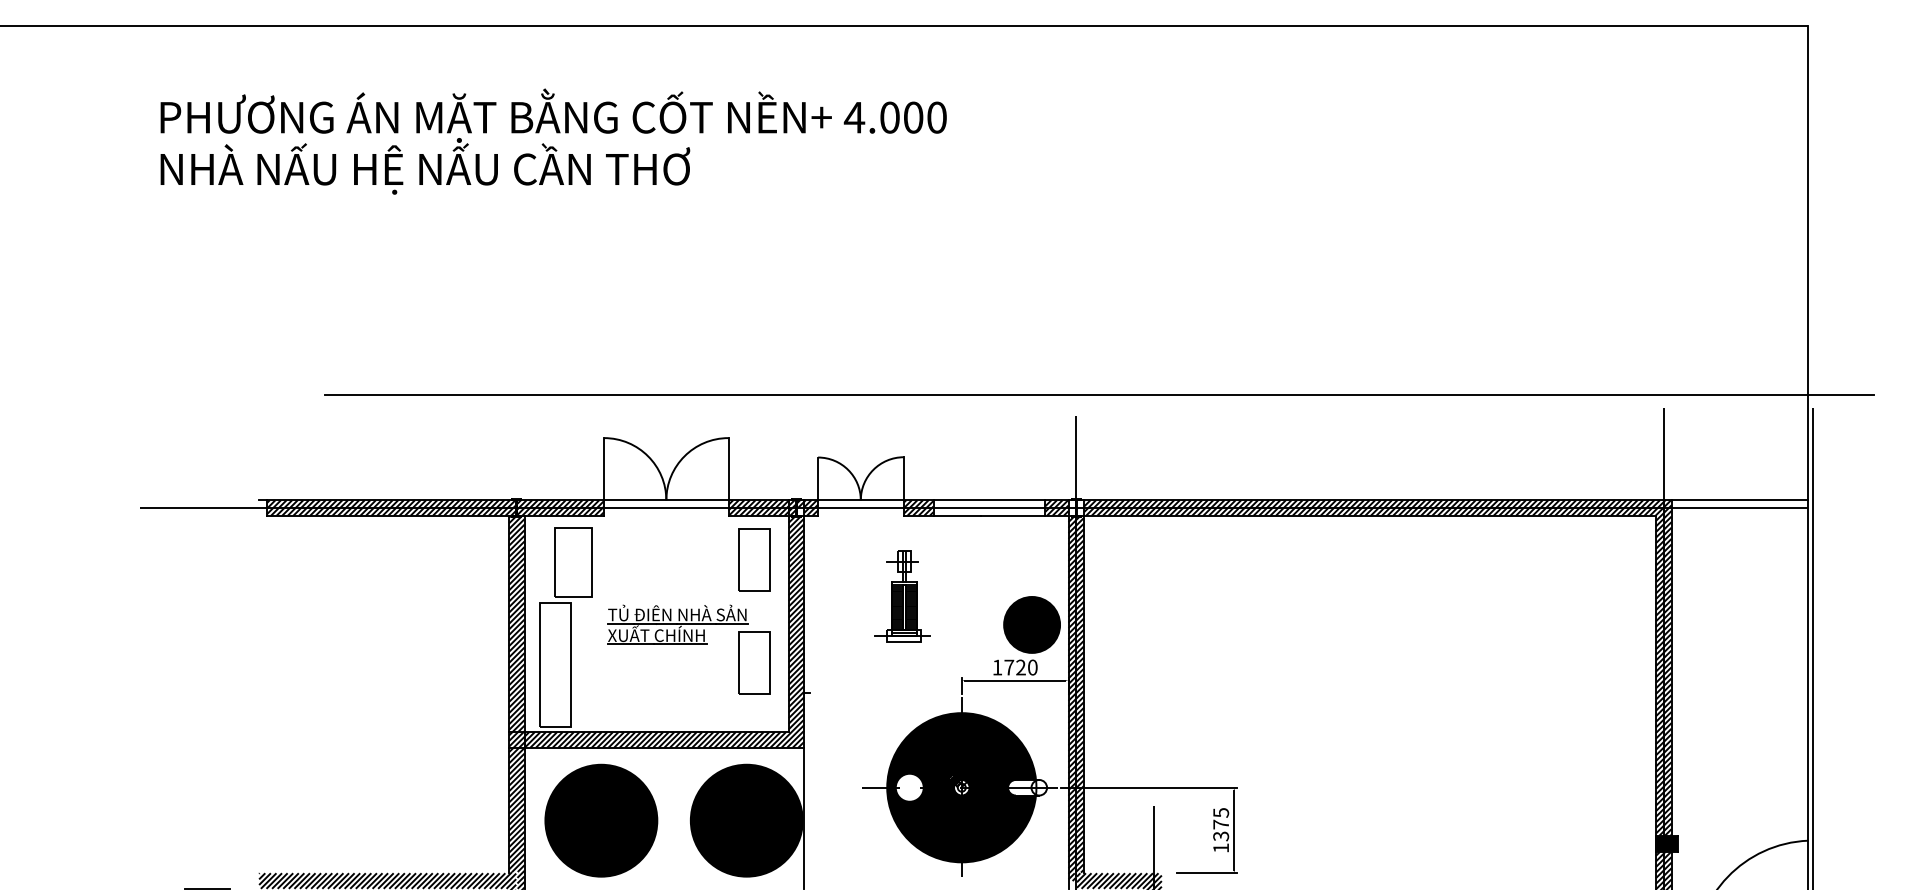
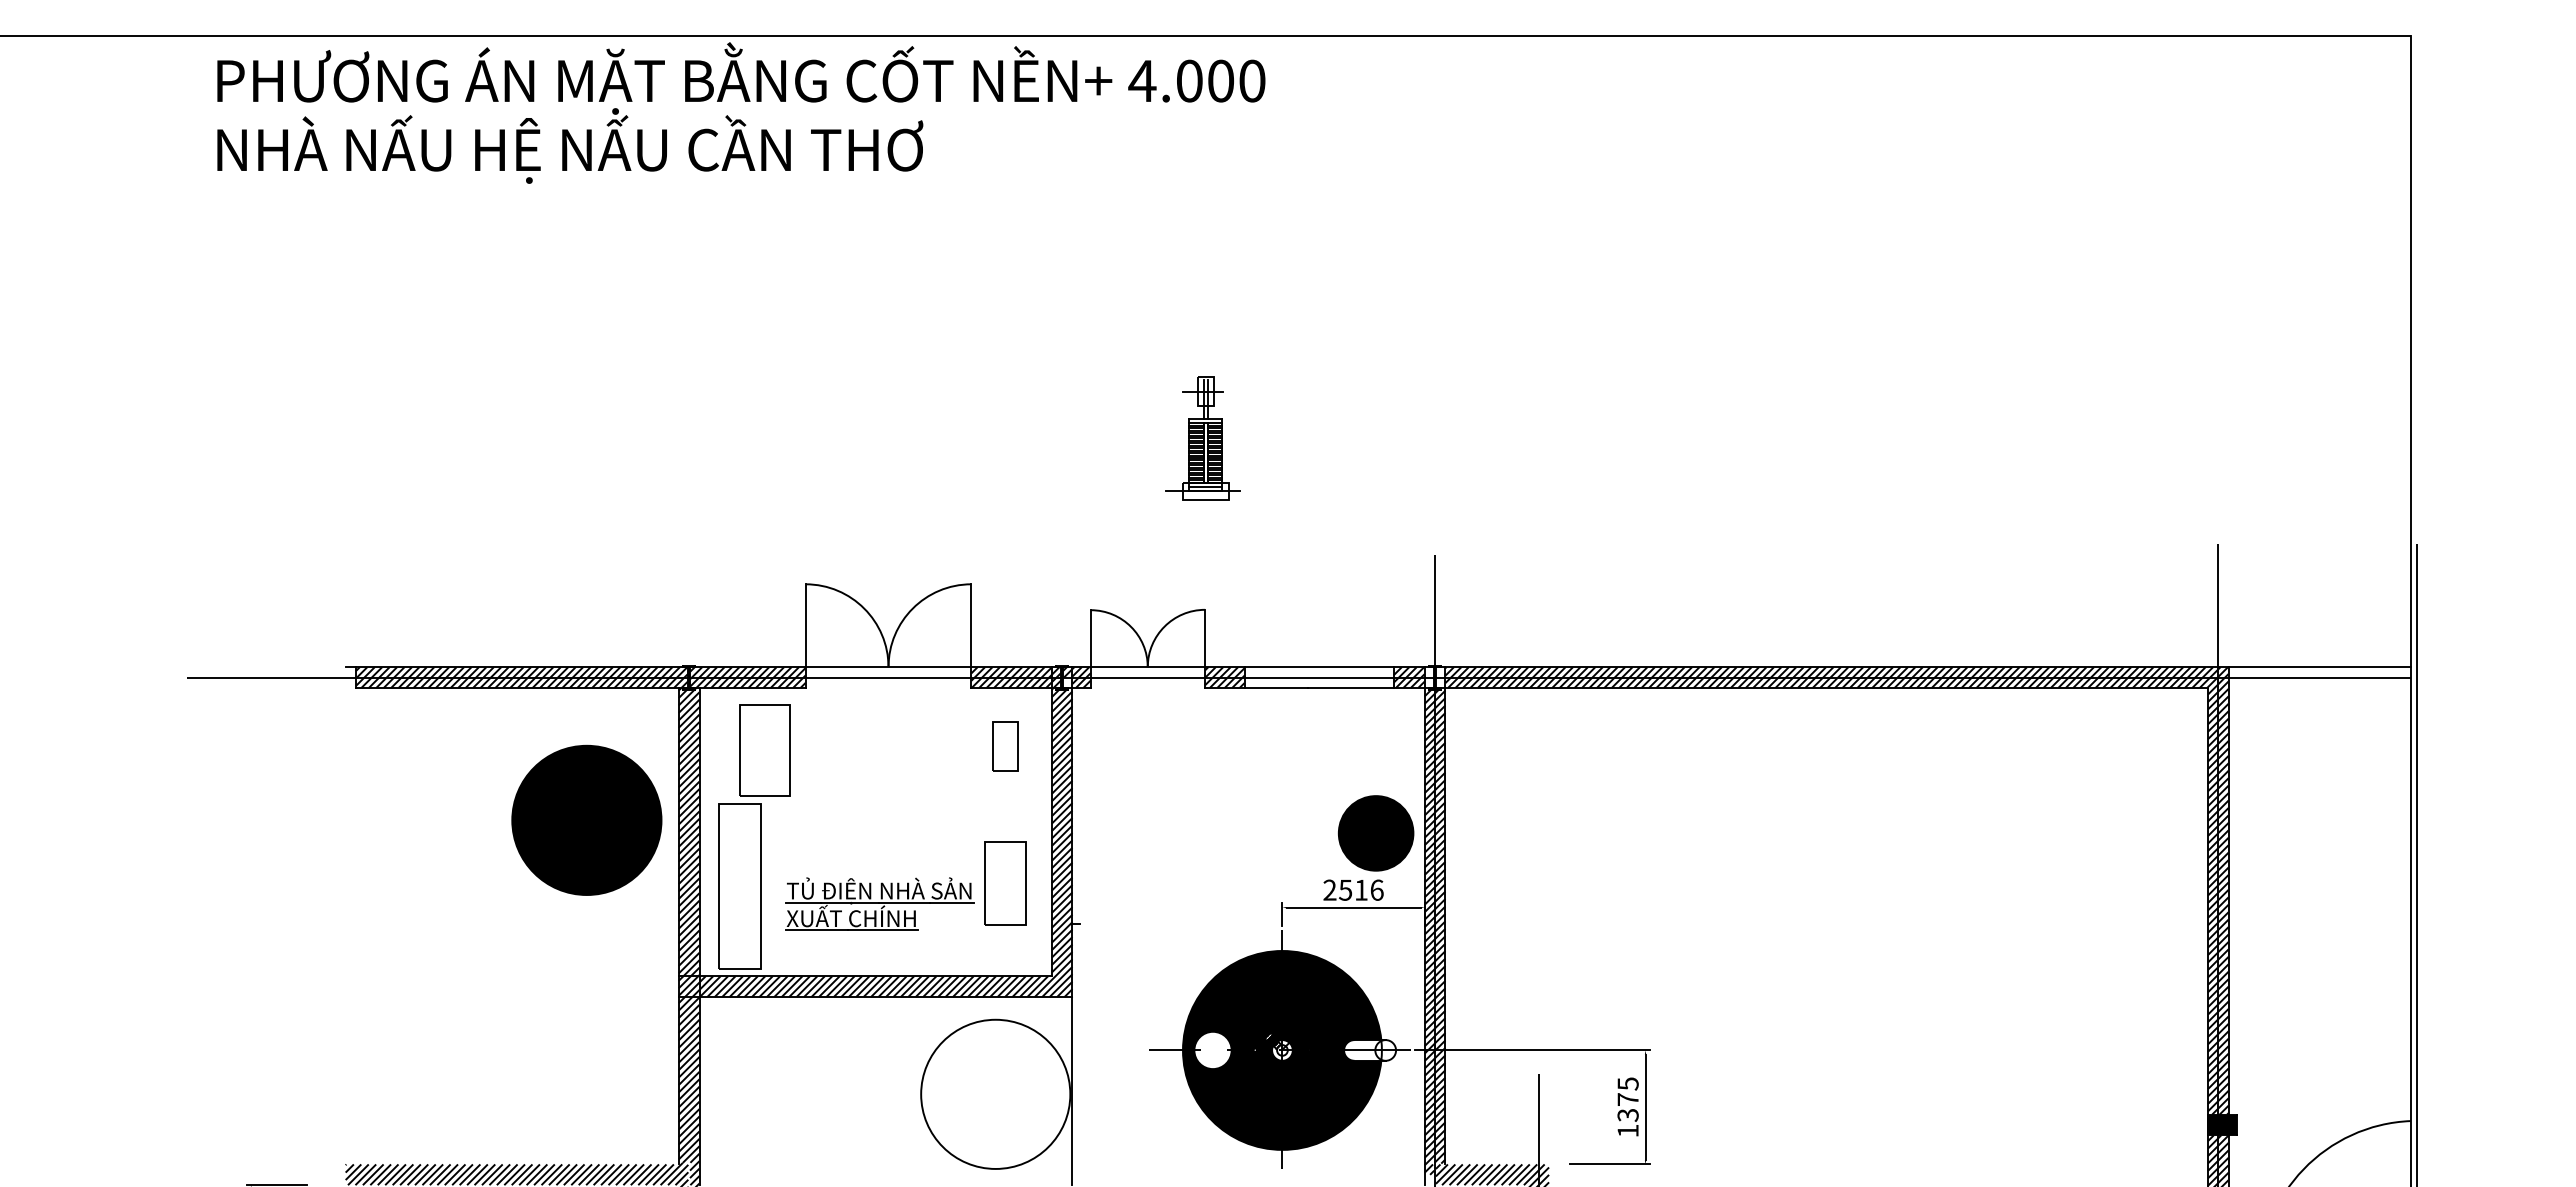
text: (553, 141) -> (741, 112), moved
line: (1099, 394) -> (1465, 526), removed
part: (754, 559) -> (1005, 746), size x0.6
part: (901, 596) -> (1202, 438), moved
part: (677, 624) -> (879, 903), moved
text: (1015, 667) -> (1353, 889), 1720 -> 2516
part: (601, 820) -> (586, 819), moved
fill: (746, 820) -> (995, 1093), removed

